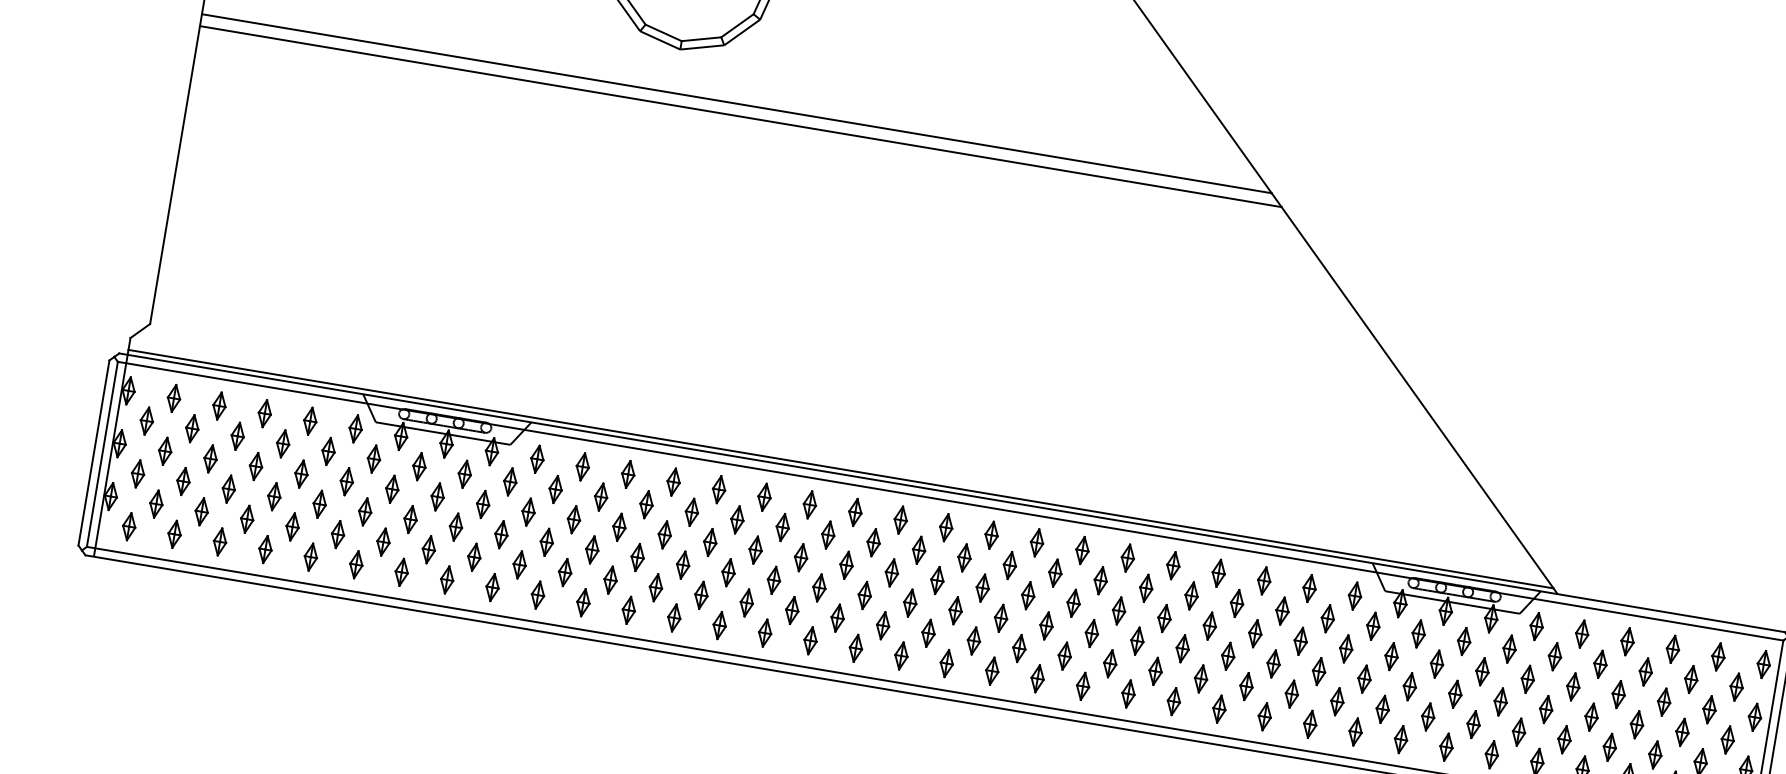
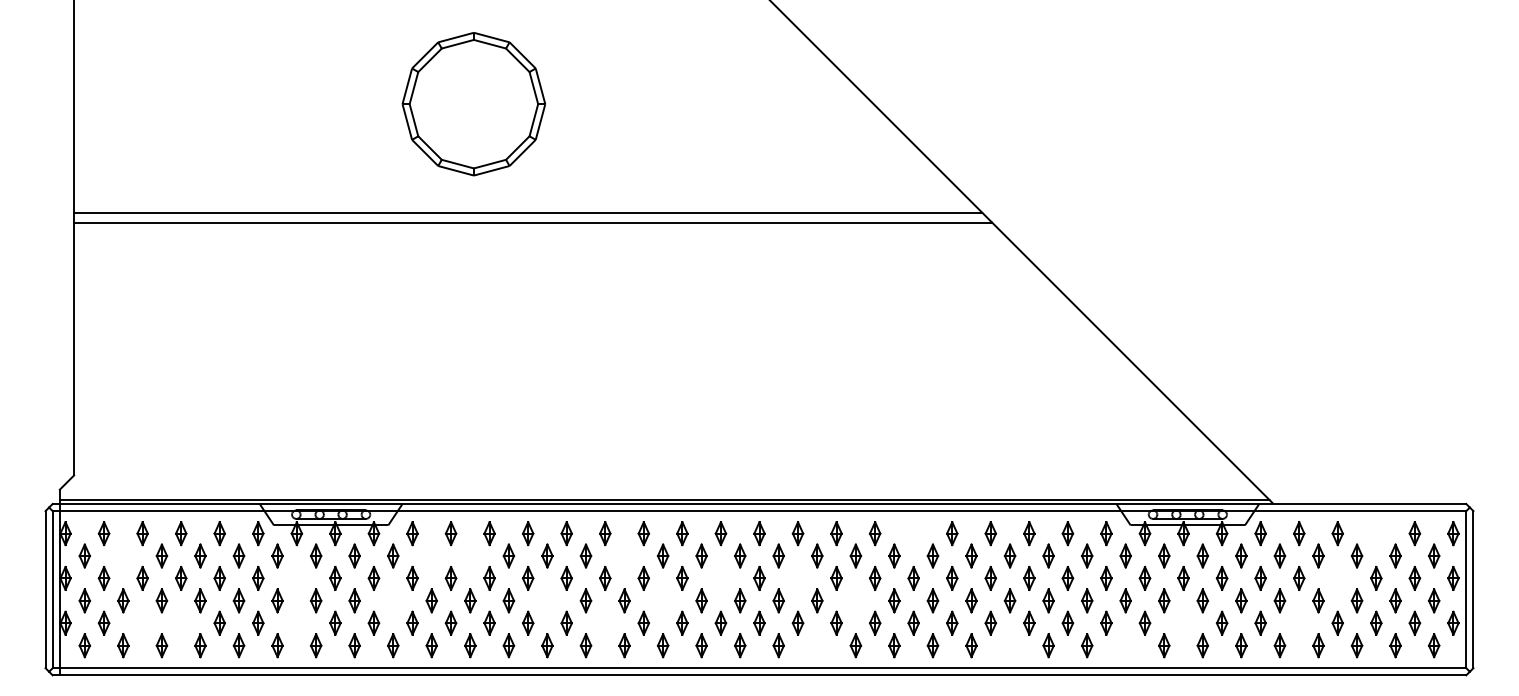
part: (192, 428) -> (123, 555), removed
part: (555, 488) -> (431, 555), removed
part: (391, 489) -> (296, 578), removed
part: (601, 496) -> (470, 555), removed
part: (201, 510) -> (142, 622), removed
part: (247, 518) -> (181, 622), removed
part: (782, 526) -> (624, 555), removed
part: (501, 534) -> (393, 600), removed
part: (383, 541) -> (296, 622), removed
part: (1127, 557) -> (913, 533), removed
part: (683, 564) -> (547, 600), removed
part: (891, 572) -> (720, 578), removed
part: (818, 587) -> (662, 600), removed
part: (982, 588) -> (797, 578), removed
part: (747, 602) -> (605, 622), removed
part: (1046, 625) -> (855, 600), removed
part: (1673, 649) -> (1376, 533), removed
part: (992, 670) -> (817, 645), removed
part: (1618, 694) -> (1337, 578), removed
part: (1218, 708) -> (1009, 645), removed
part: (1428, 716) -> (1183, 622), removed
part: (1355, 731) -> (1125, 645), removed
part: (1564, 738) -> (1299, 622), removed

